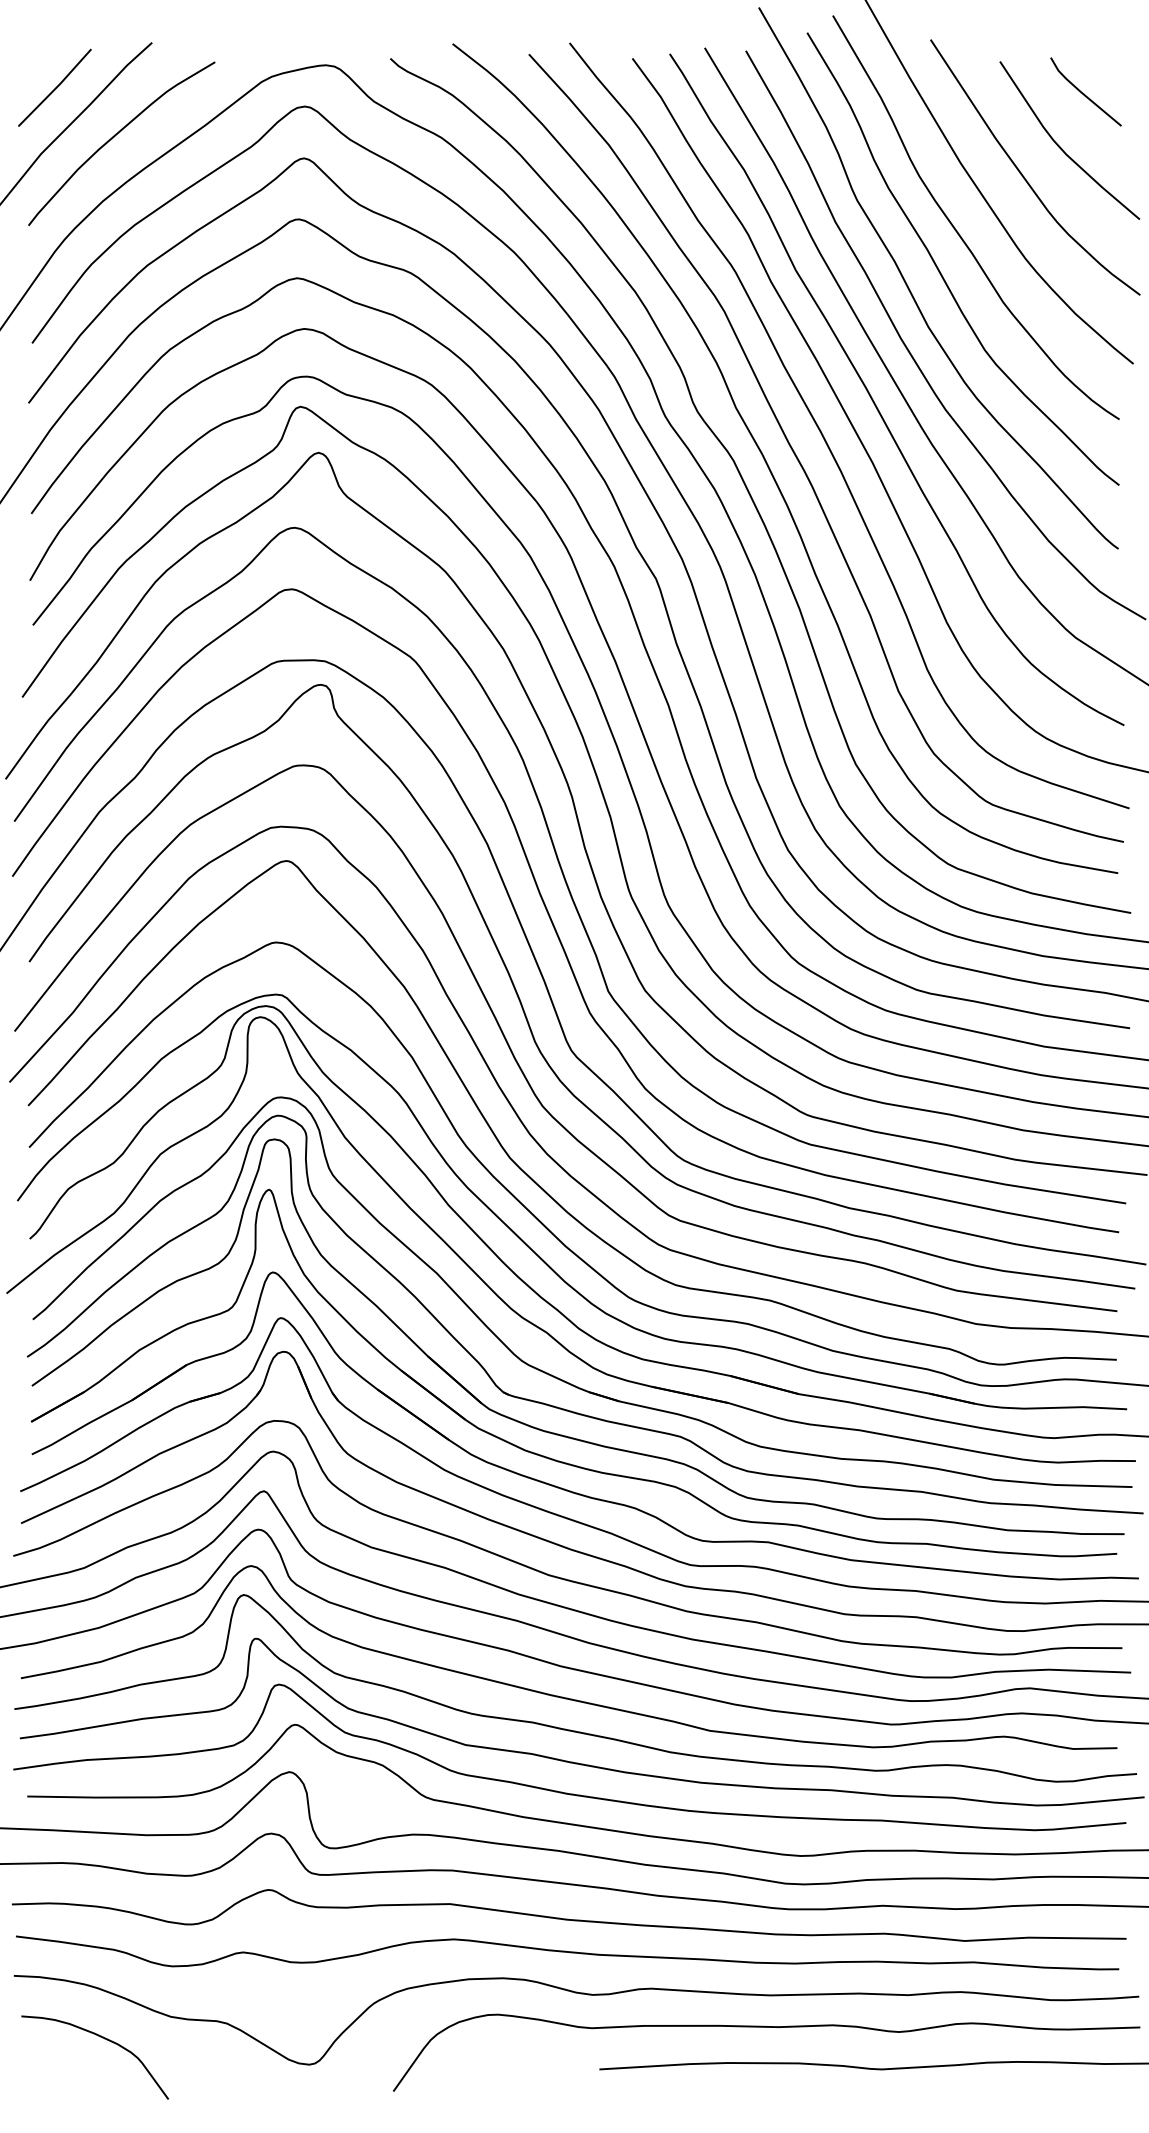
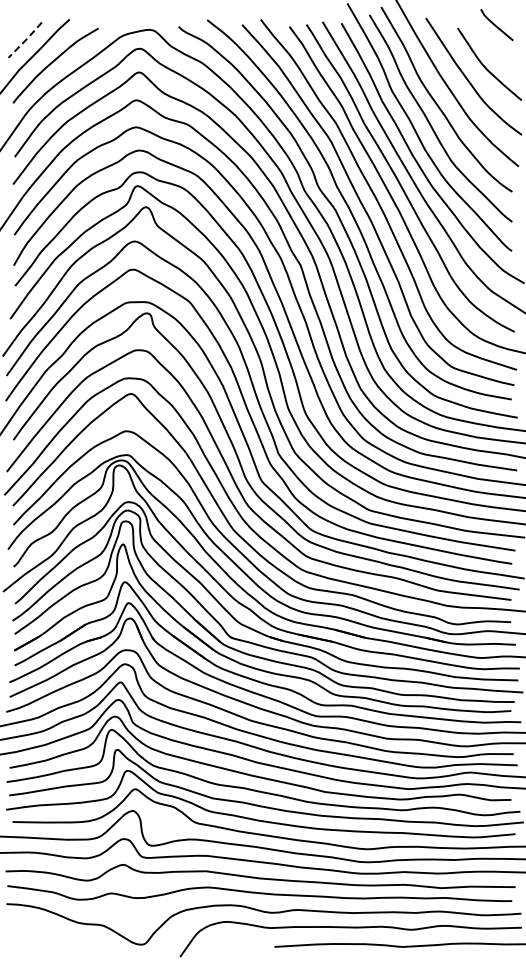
line: (55, 88) -> (25, 40), solid -> dashed
line: (1084, 92) -> (496, 25), moved
curve: (97, 2037) -> (44, 932), removed

